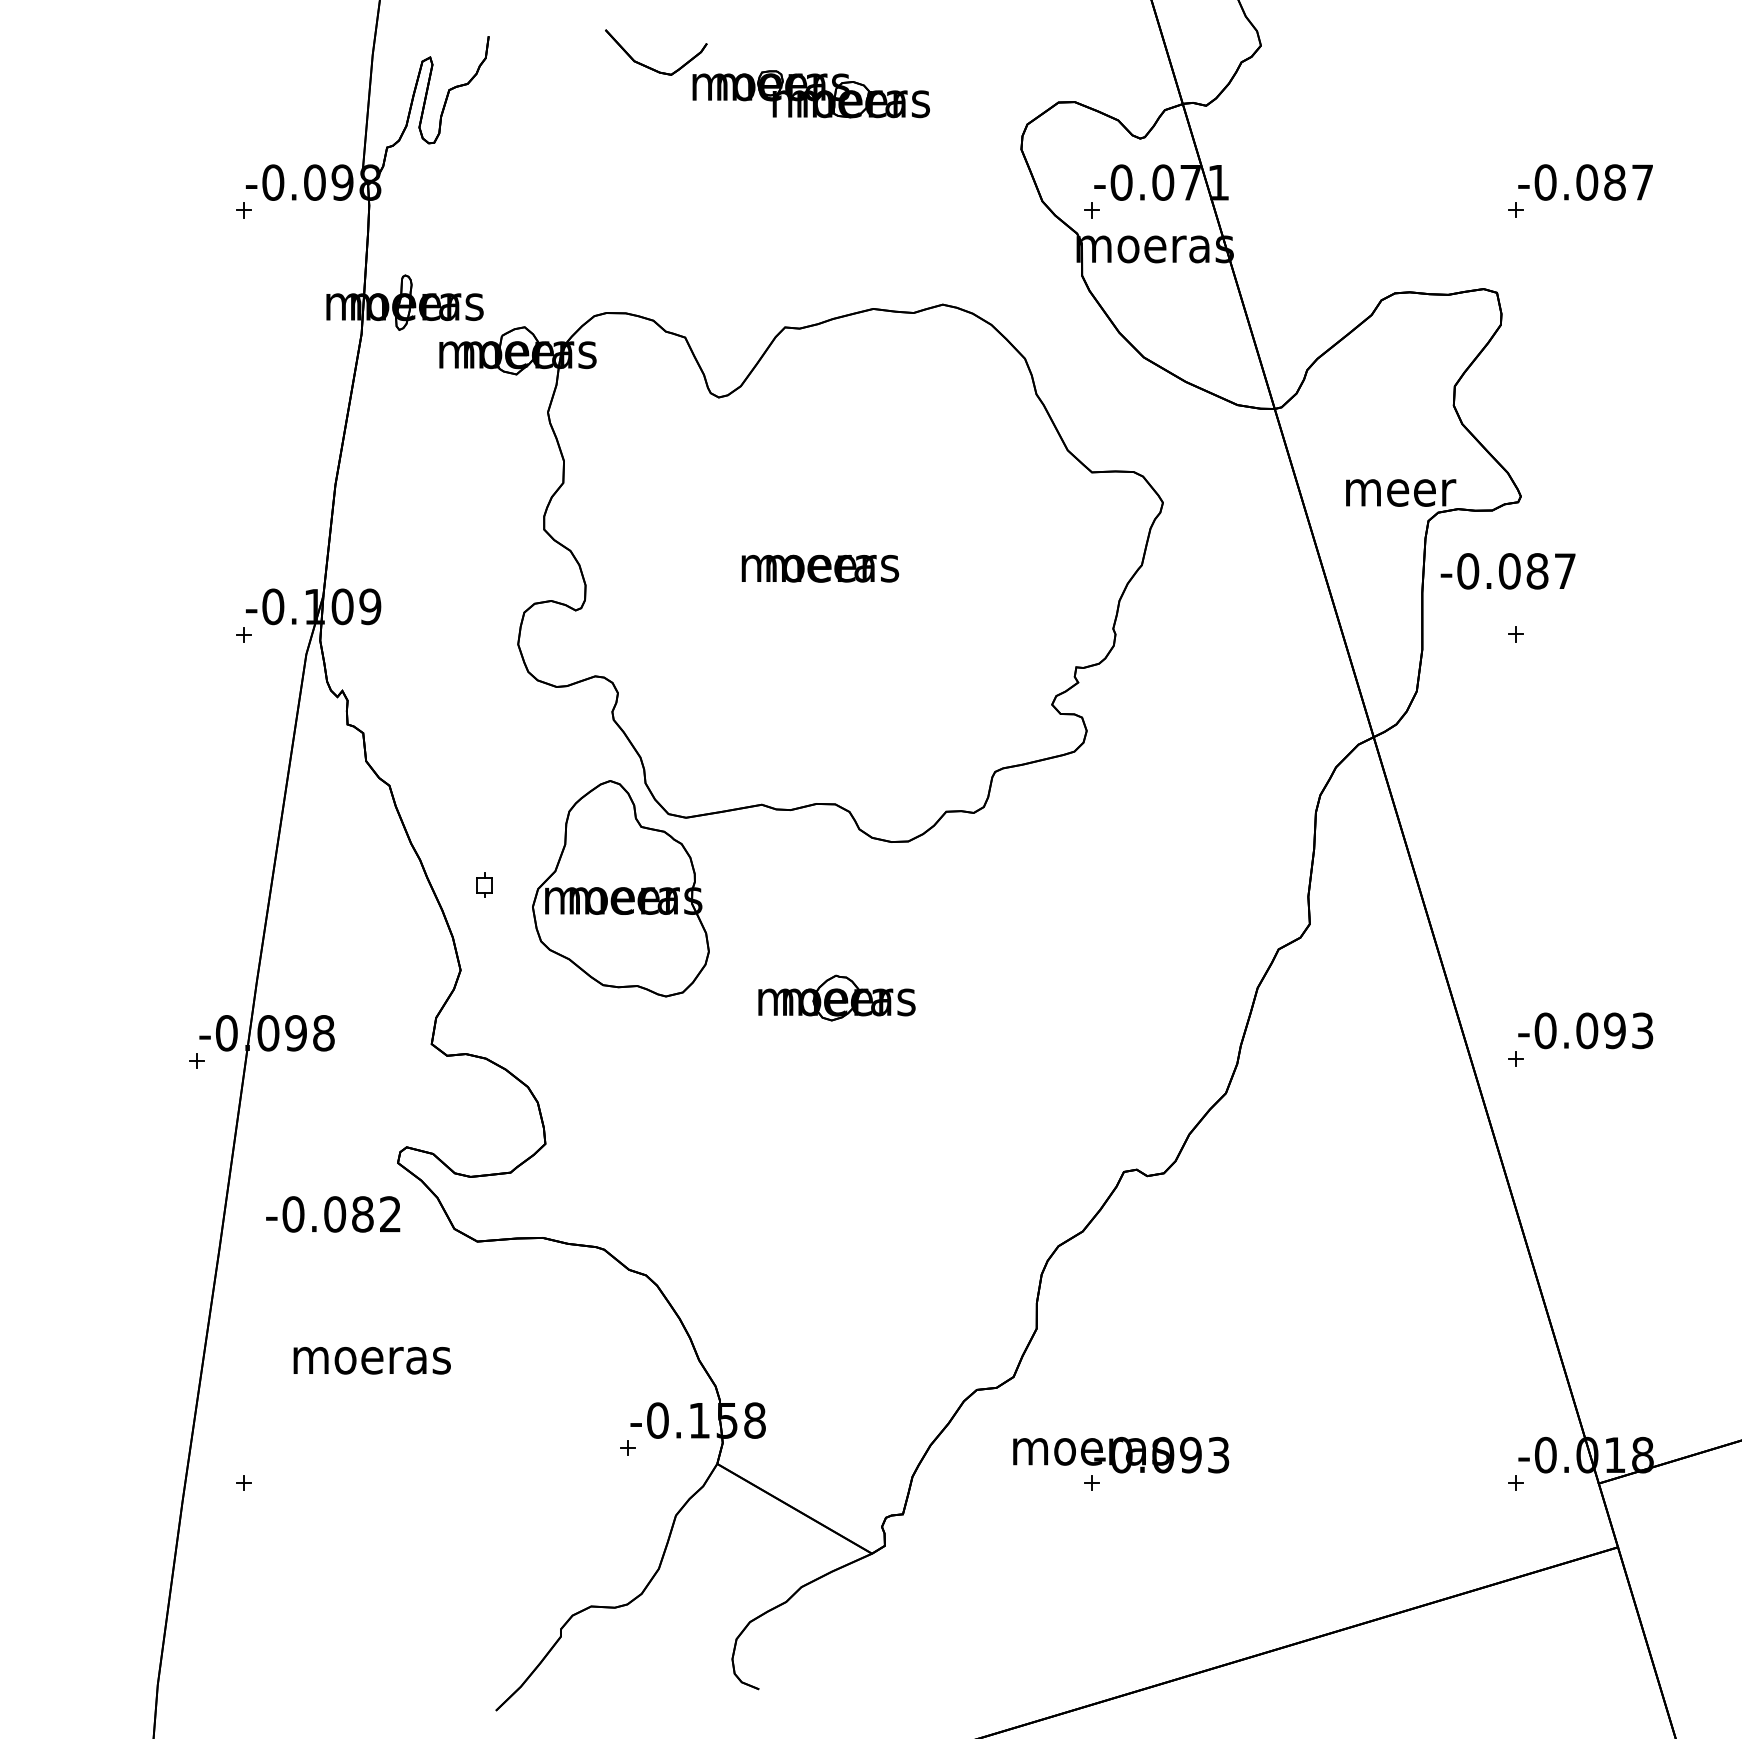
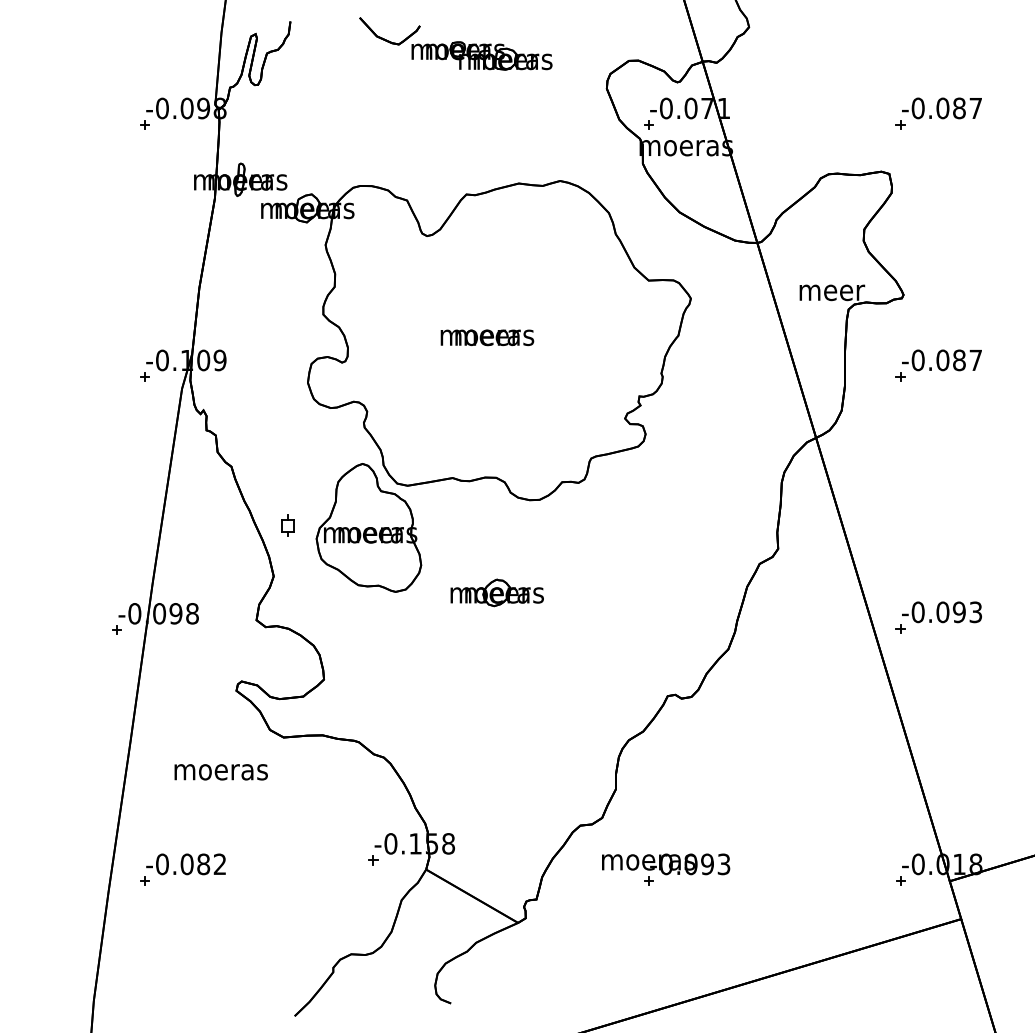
text: (1507, 571) -> (941, 360), moved
part: (483, 884) -> (287, 525), size x1.43
text: (332, 1214) -> (185, 864), moved
text: (371, 1361) -> (220, 772), moved

